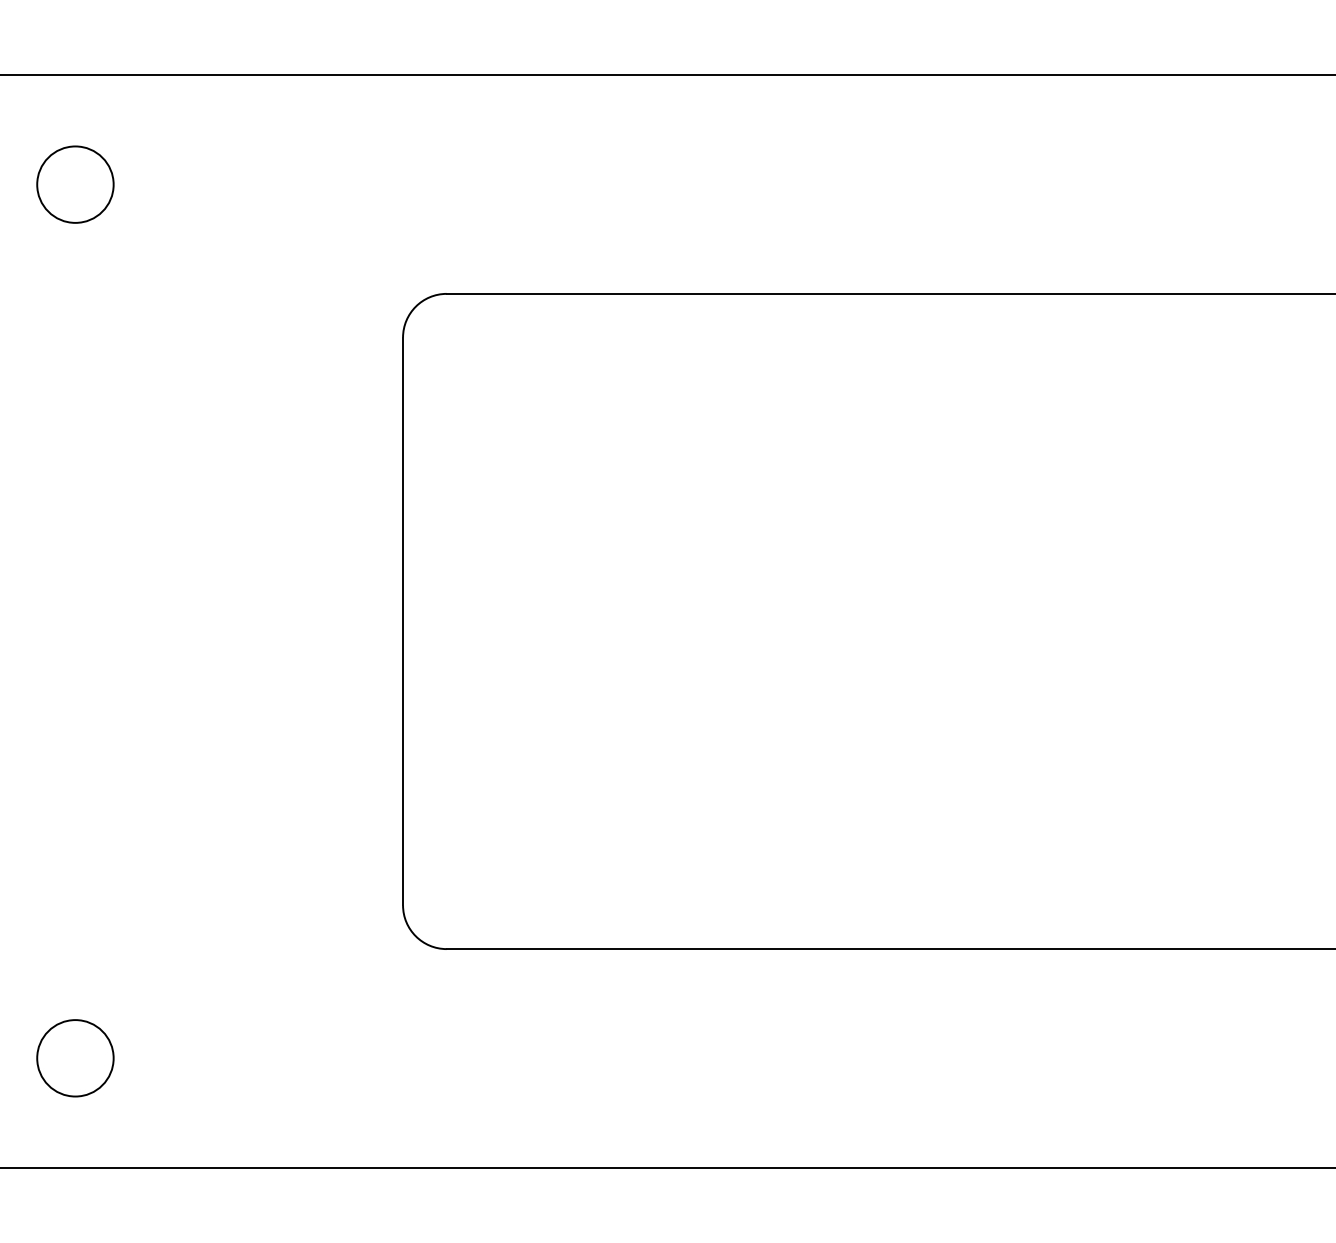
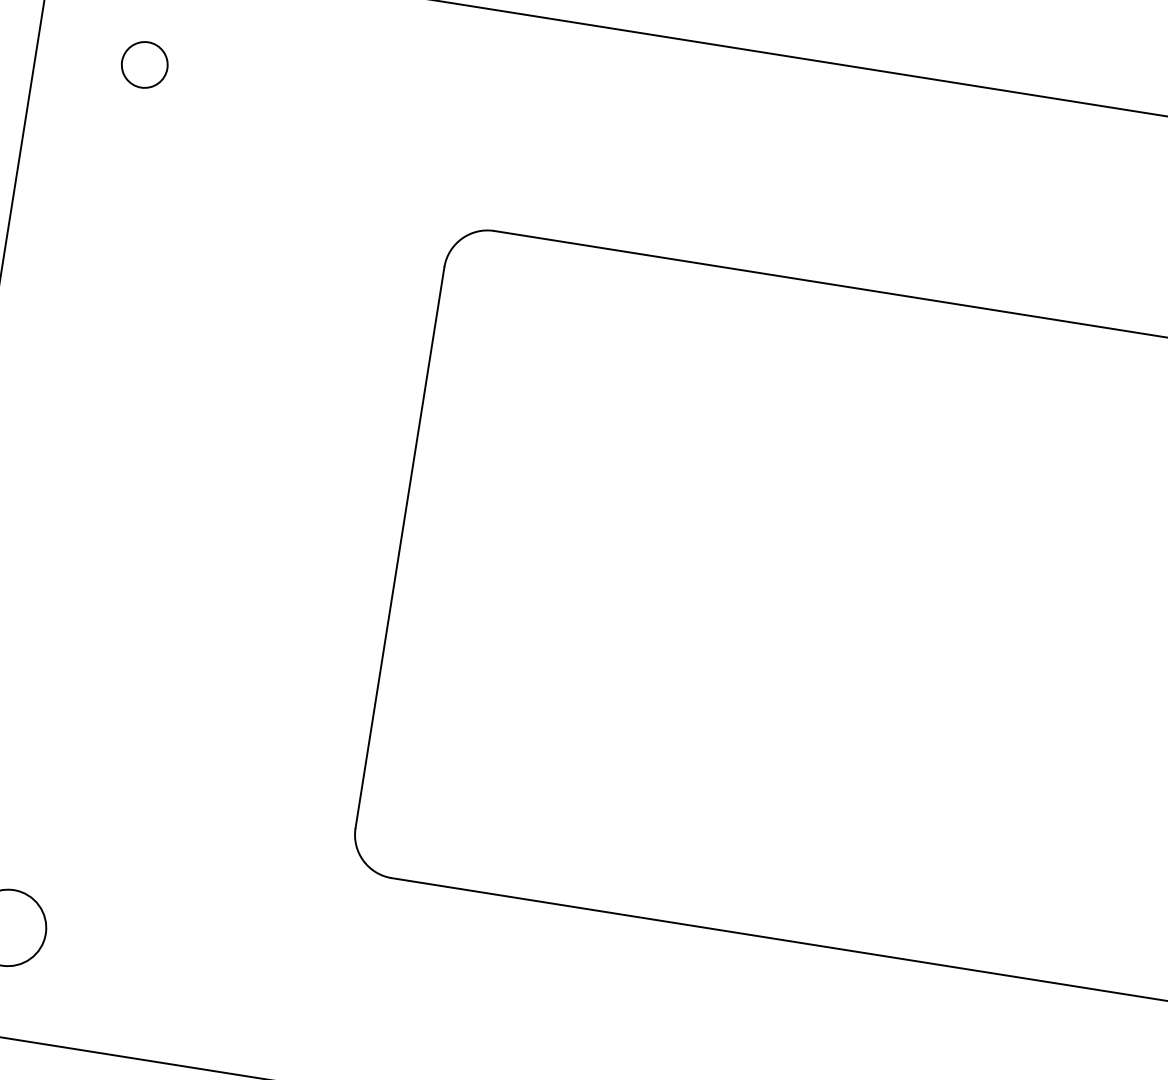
circle: (75, 184) -> (144, 64), size x0.6

